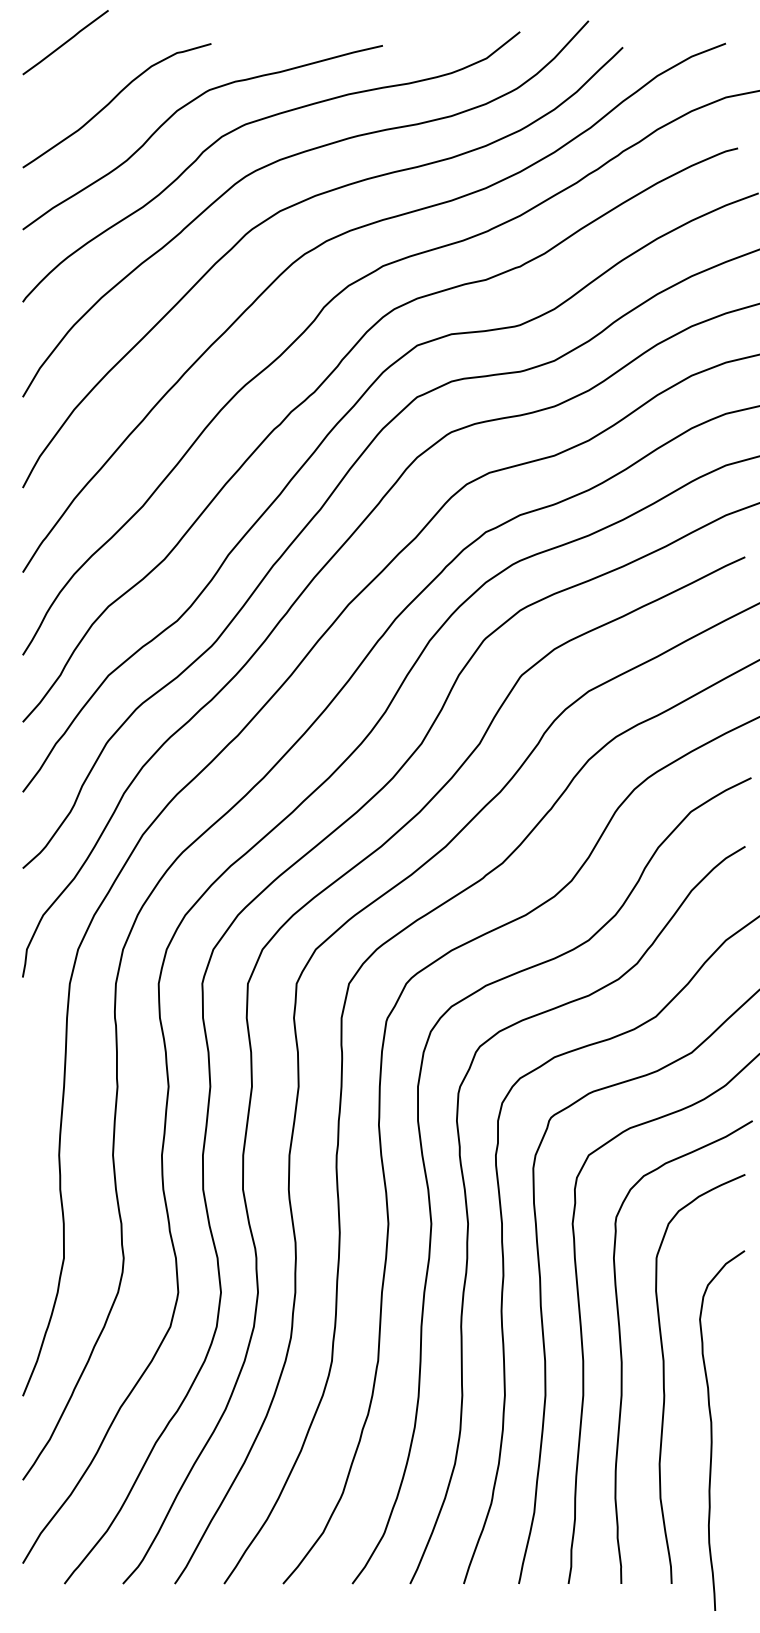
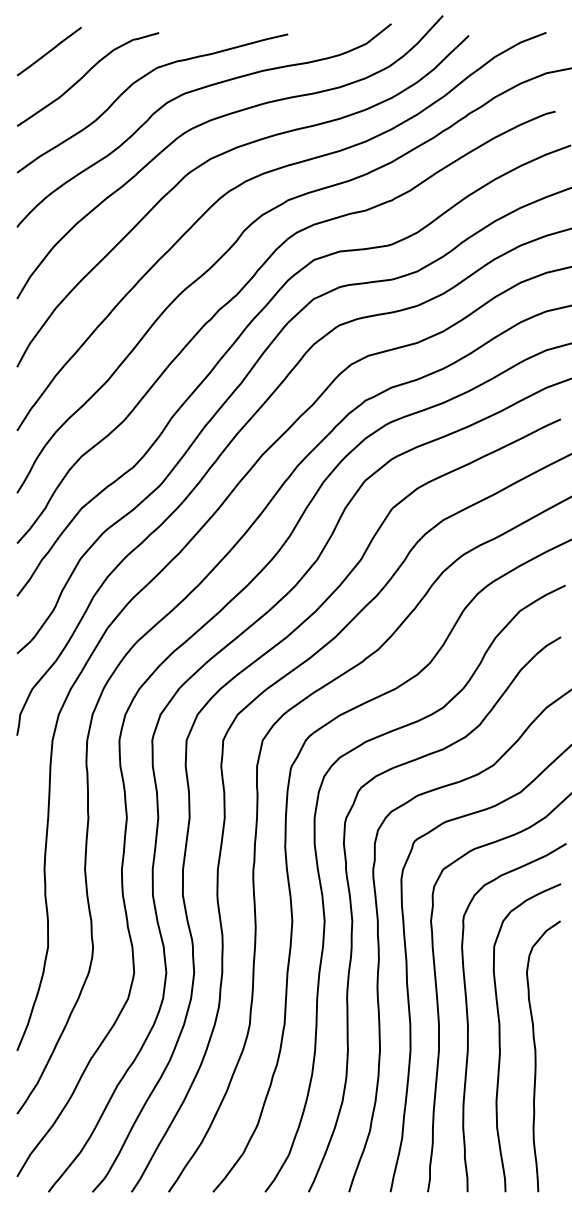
line: (65, 42) -> (49, 51), moved
curve: (712, 1430) -> (536, 1056), moved

